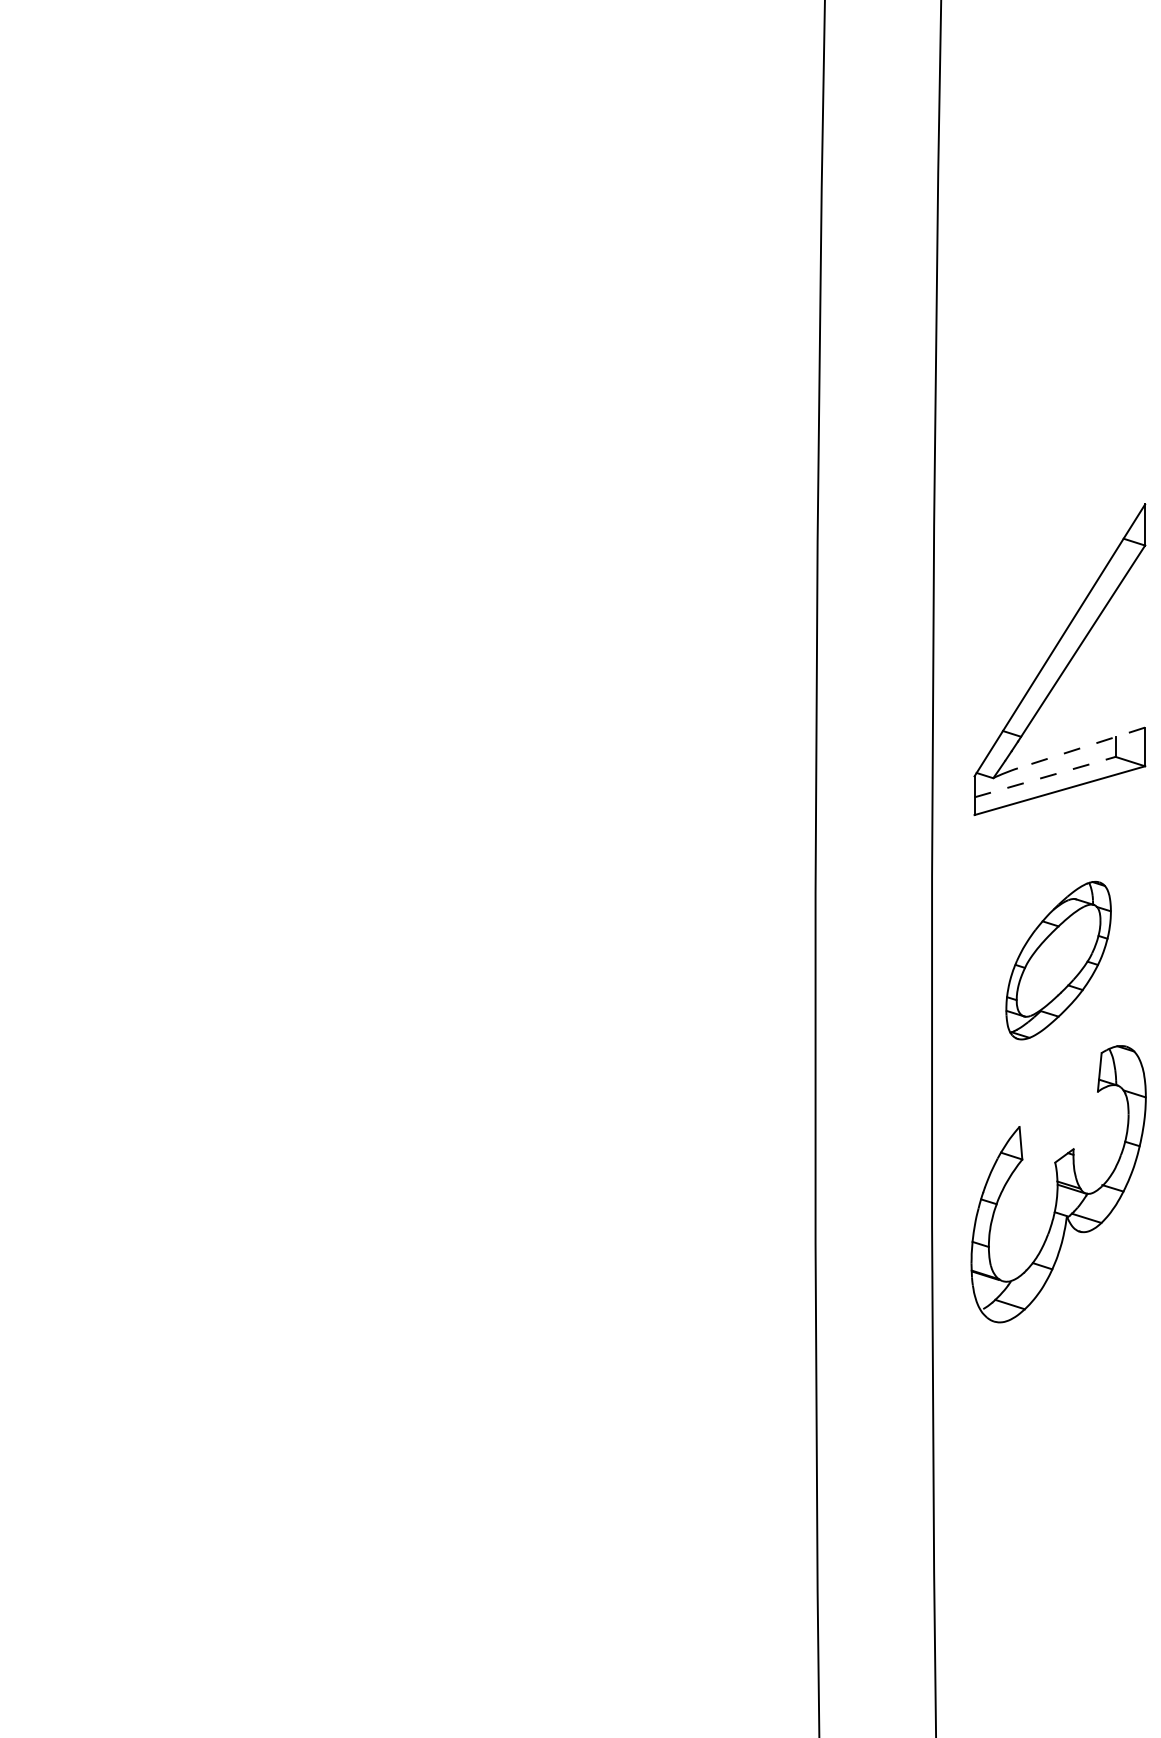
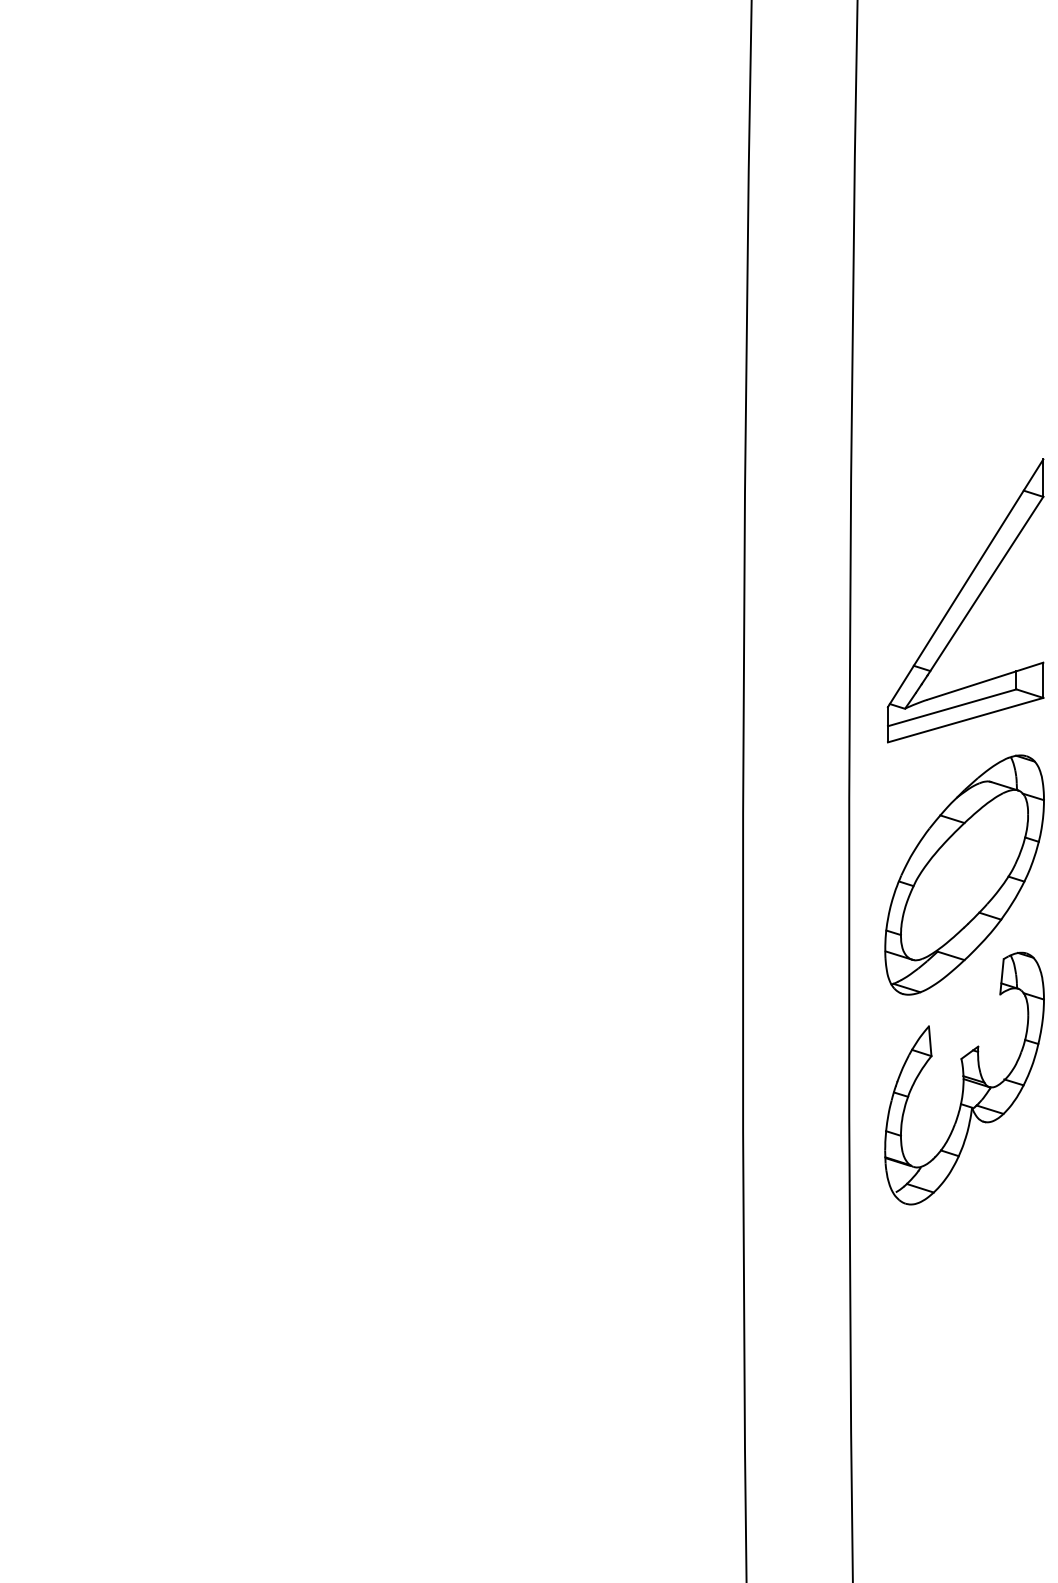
line: (1081, 747) -> (985, 680), dashed -> solid
line: (1045, 777) -> (952, 708), dashed -> solid
part: (1058, 960) -> (964, 874), size x1.67

